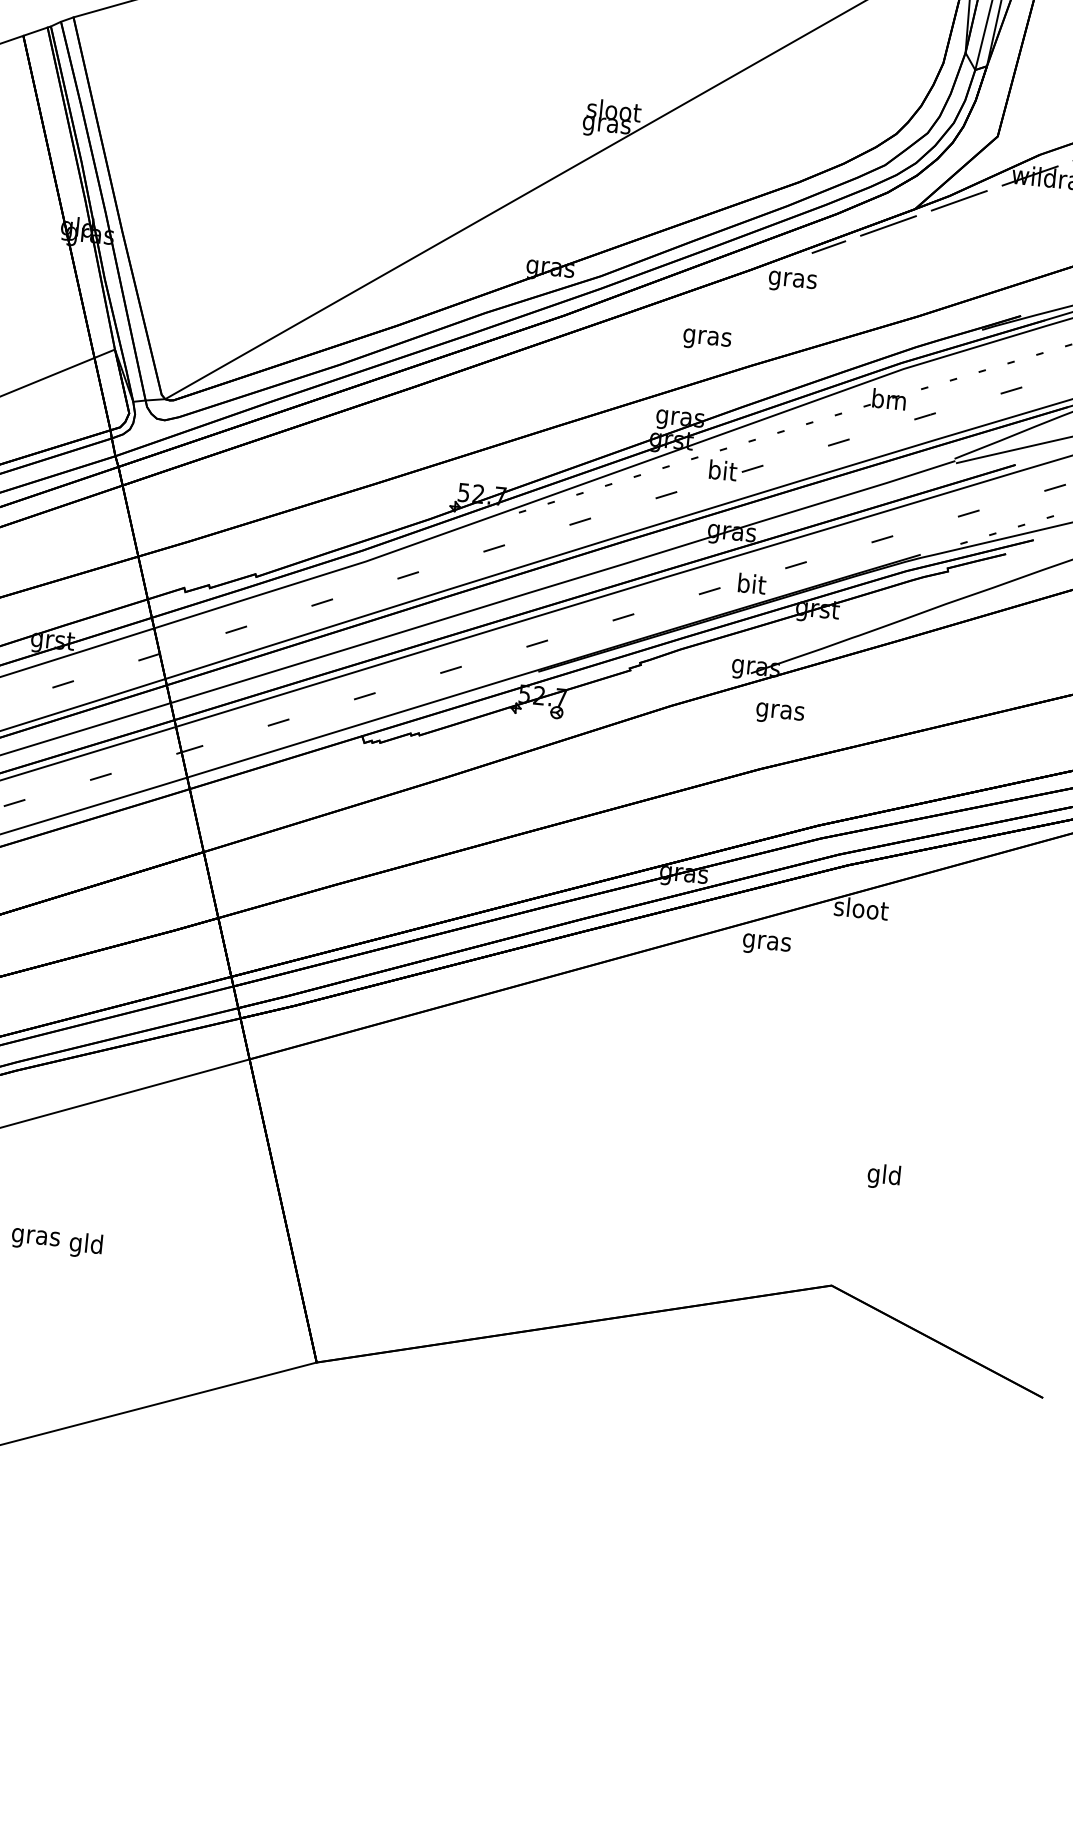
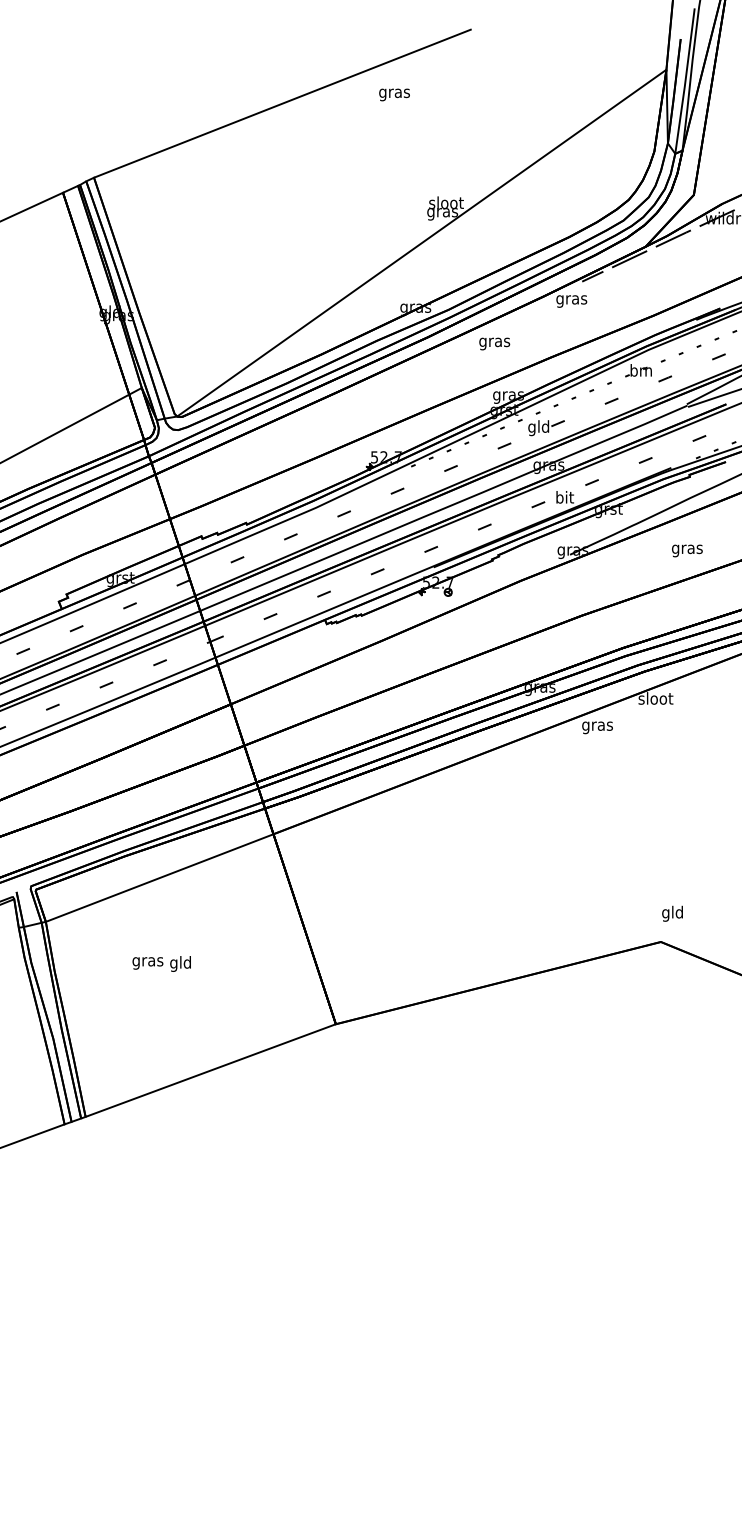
text: (706, 339) -> (494, 343), moved
text: (721, 473) -> (538, 428), bit -> gld
text: (780, 713) -> (687, 550), moved
text: (883, 1176) -> (672, 913), moved

